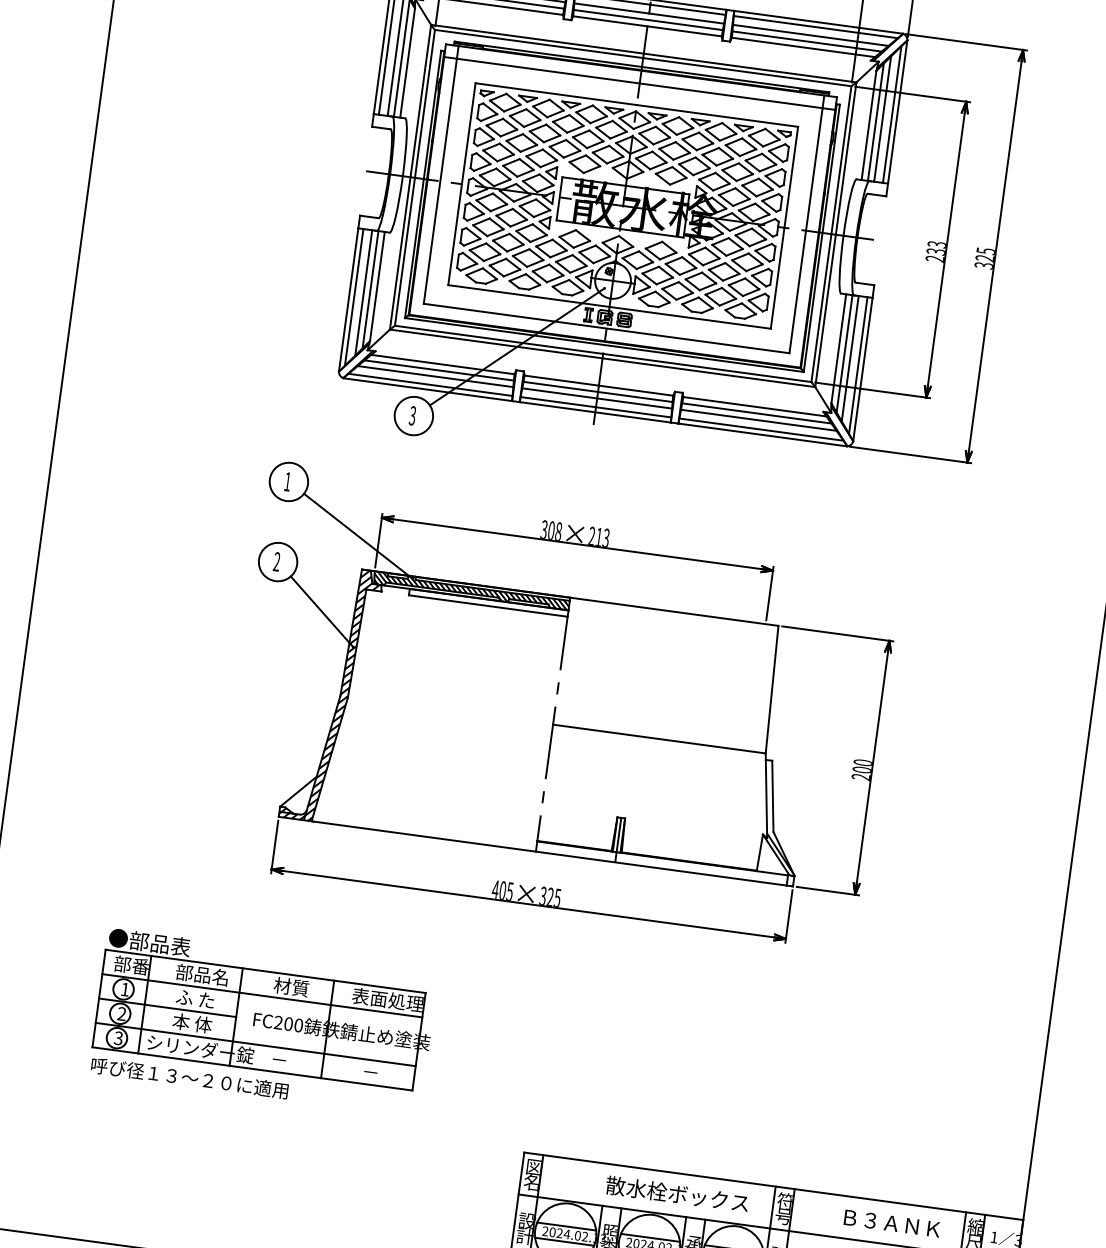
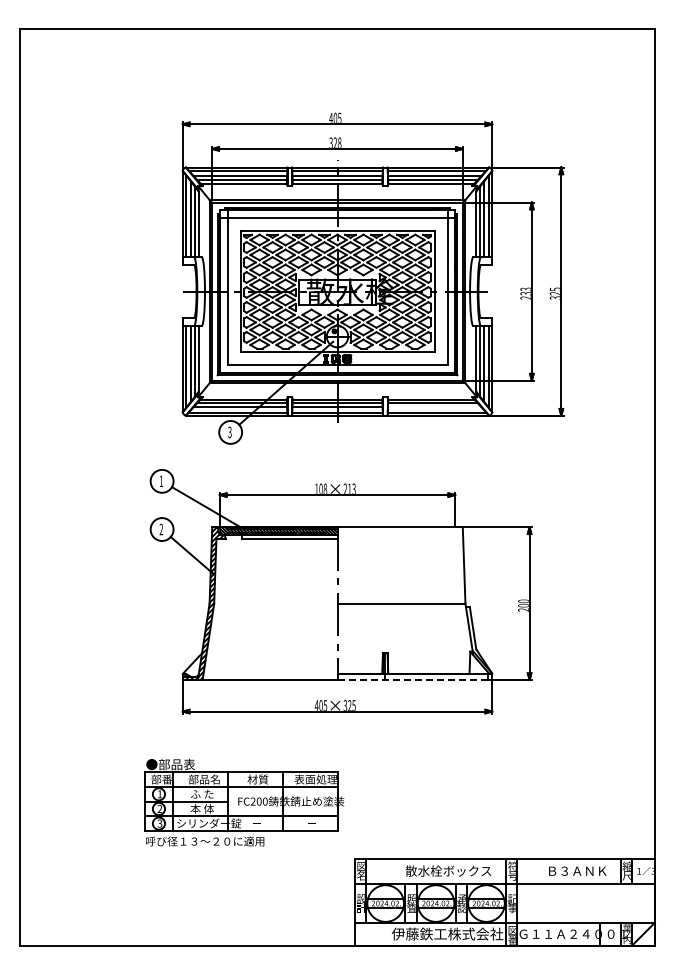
line: (758, 420) -> (434, 407), removed
text: (543, 528) -> (316, 488), 308 -> 108
line: (660, 867) -> (412, 679), solid -> dashed
part: (263, 1022) -> (244, 802), moved

